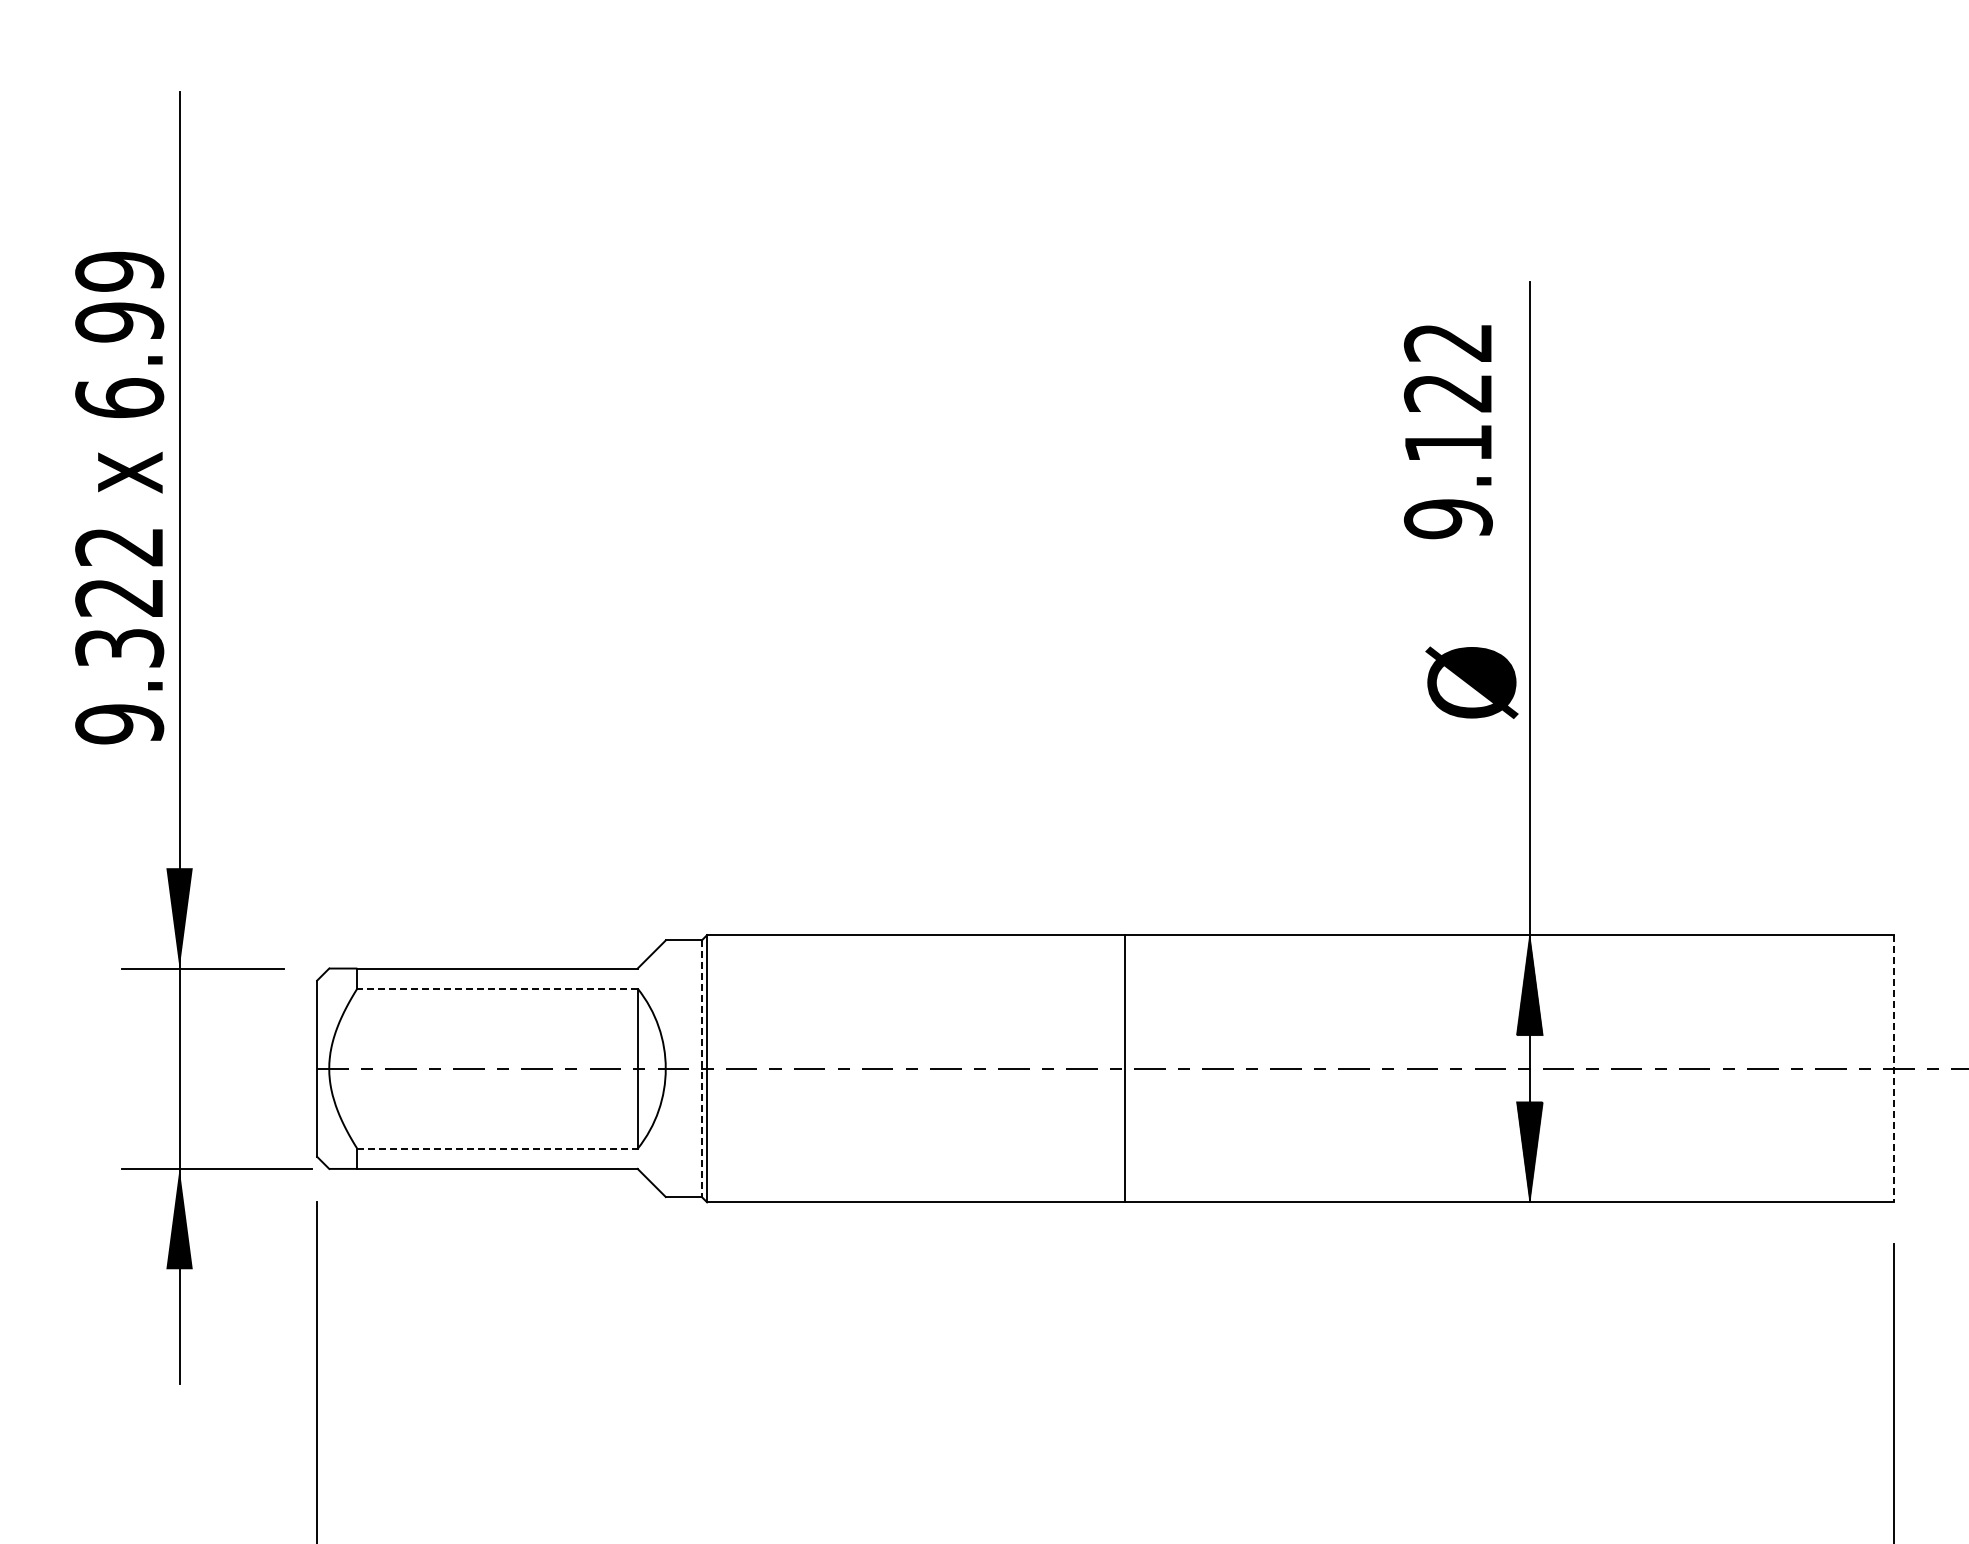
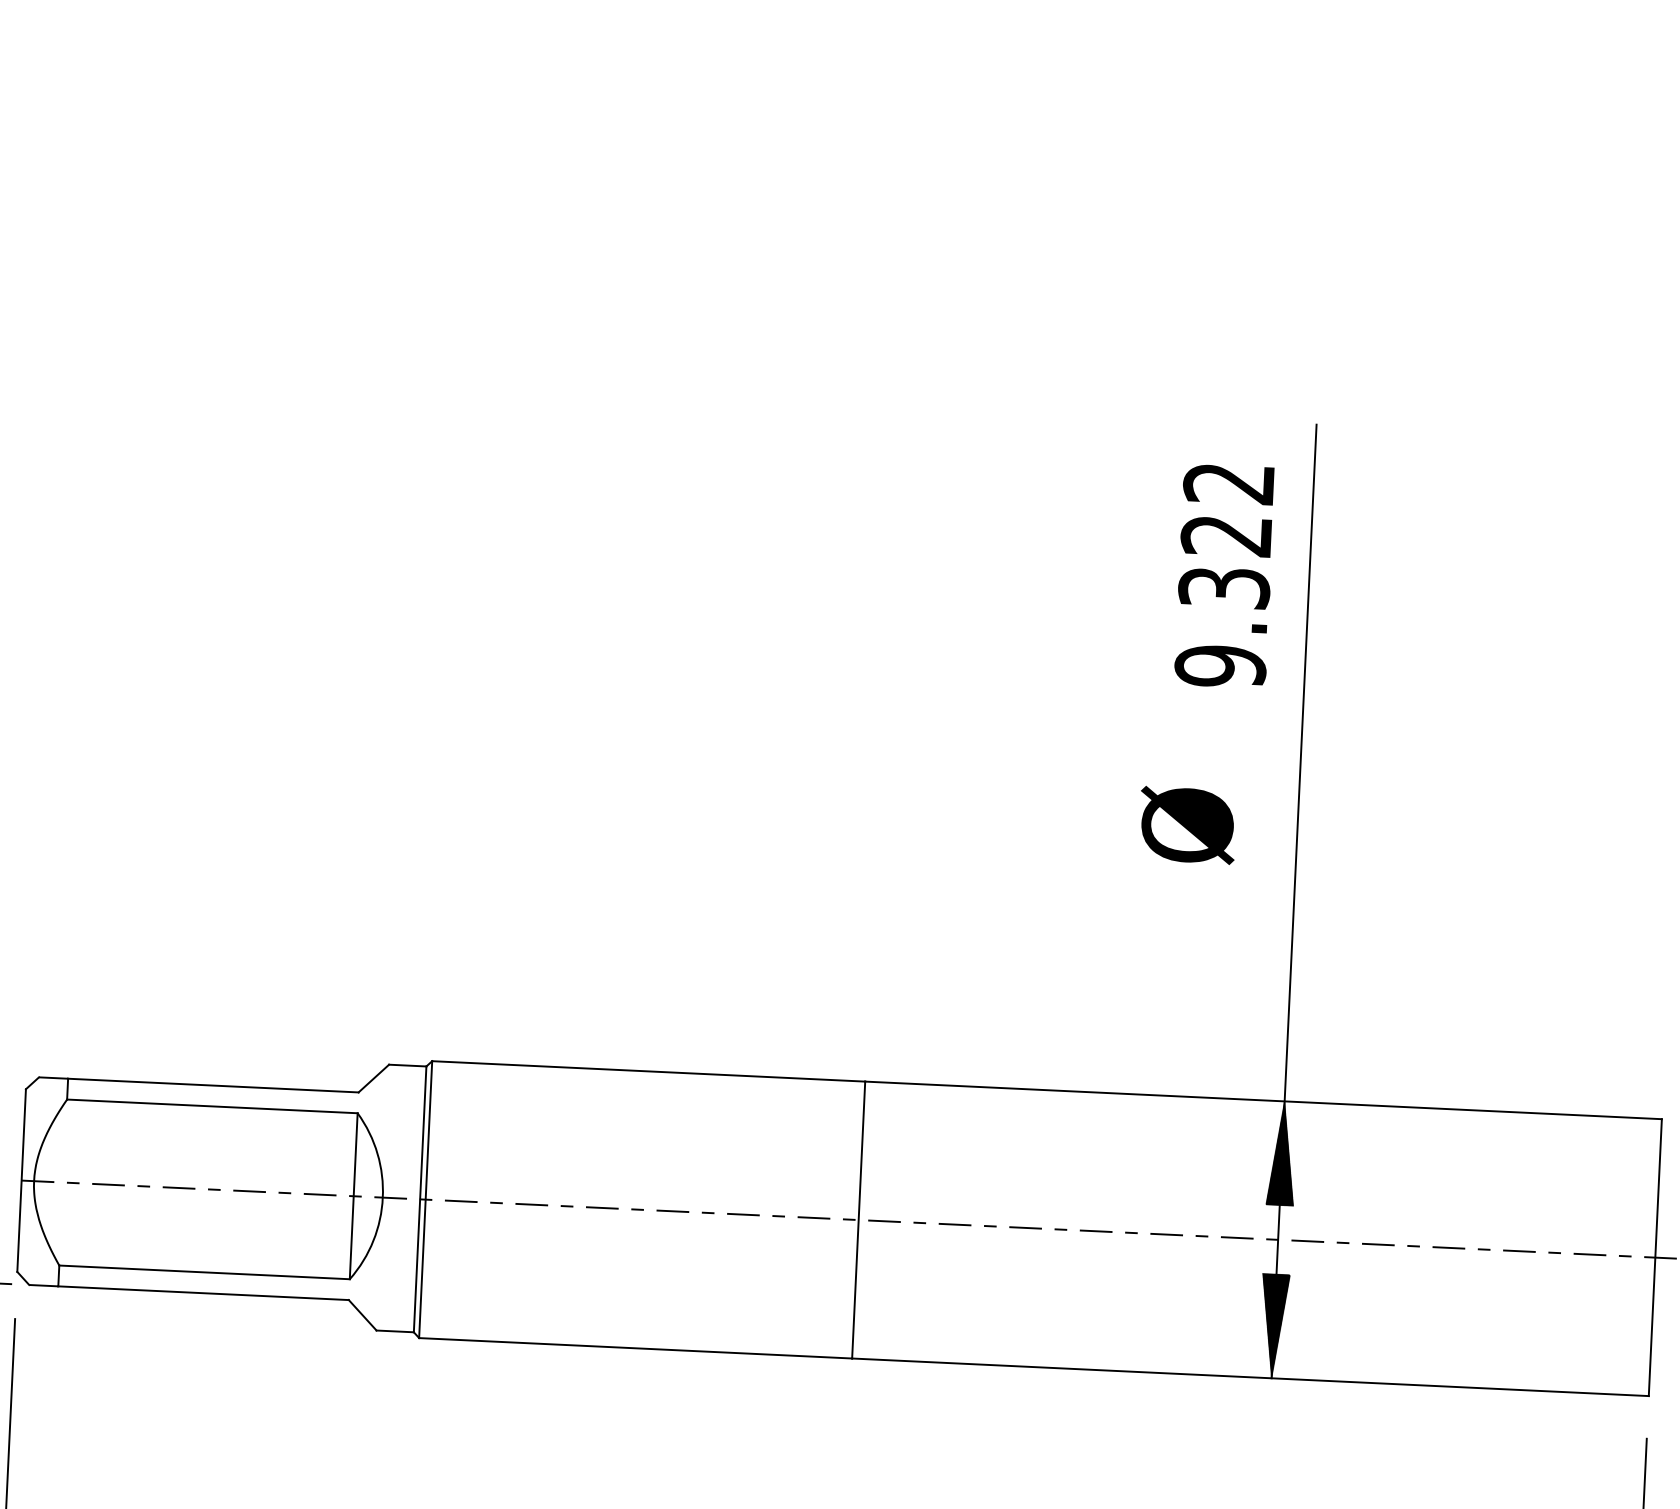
text: (1447, 443) -> (1223, 587), 9.122 -> 9.322
text: (1471, 682) -> (1187, 825), moved
line: (497, 988) -> (212, 1106), dashed -> solid
line: (1893, 1068) -> (1654, 1257), dashed -> solid
line: (701, 1069) -> (419, 1200), dashed -> solid
line: (498, 1148) -> (205, 1272), dashed -> solid

